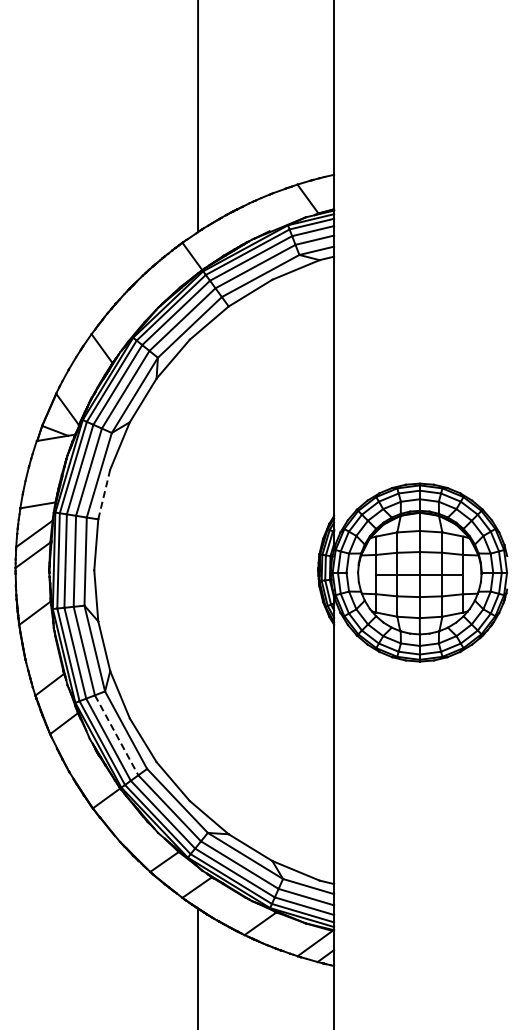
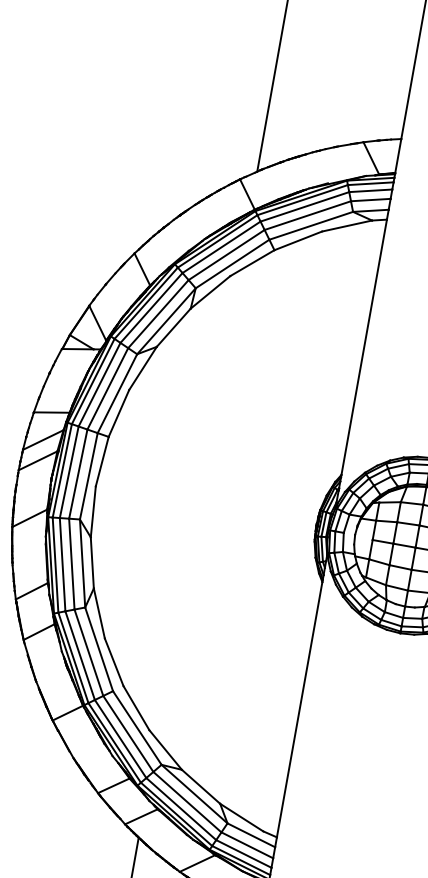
line: (104, 494) -> (119, 413), dashed -> solid
line: (116, 735) -> (88, 652), dashed -> solid

